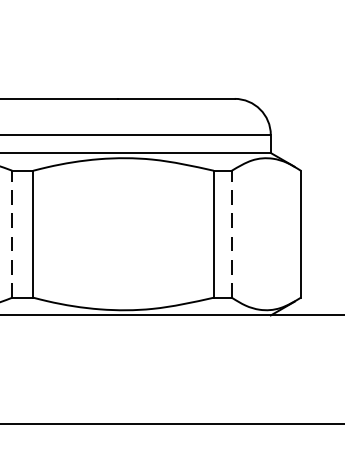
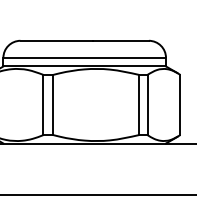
line: (12, 233) -> (43, 104), dashed -> solid
line: (231, 233) -> (147, 104), dashed -> solid

